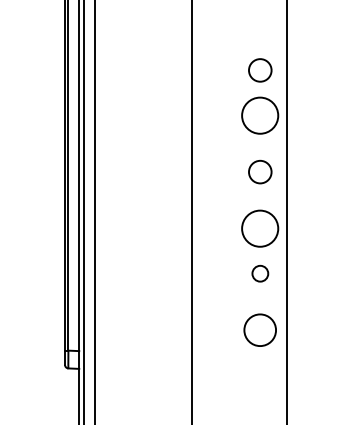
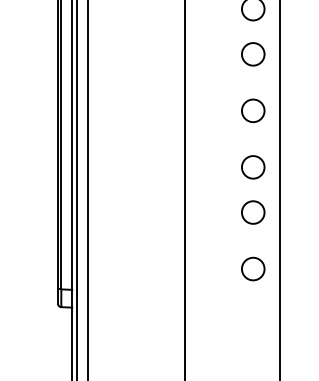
circle: (260, 115) -> (253, 54), size x0.62
circle: (260, 228) -> (253, 167), size x0.62
circle: (260, 273) -> (253, 212), size x1.43
circle: (260, 330) -> (253, 269), size x0.71

